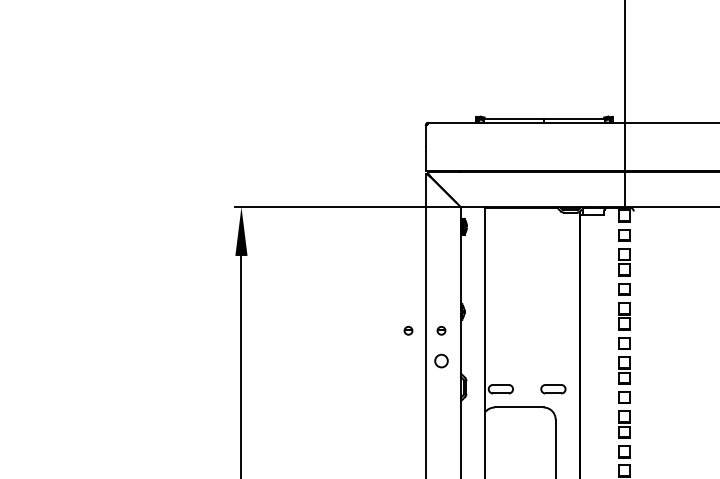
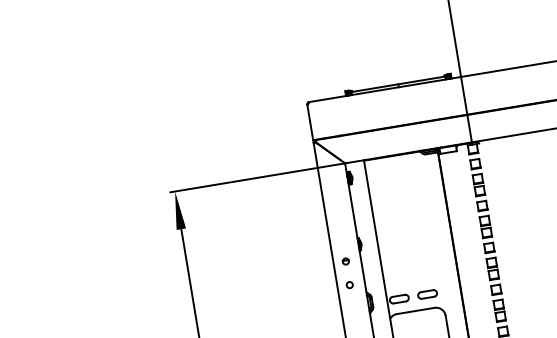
part: (408, 330) -> (320, 265), removed
circle: (441, 361) -> (349, 285), size x0.62
part: (553, 389) -> (427, 294), moved

